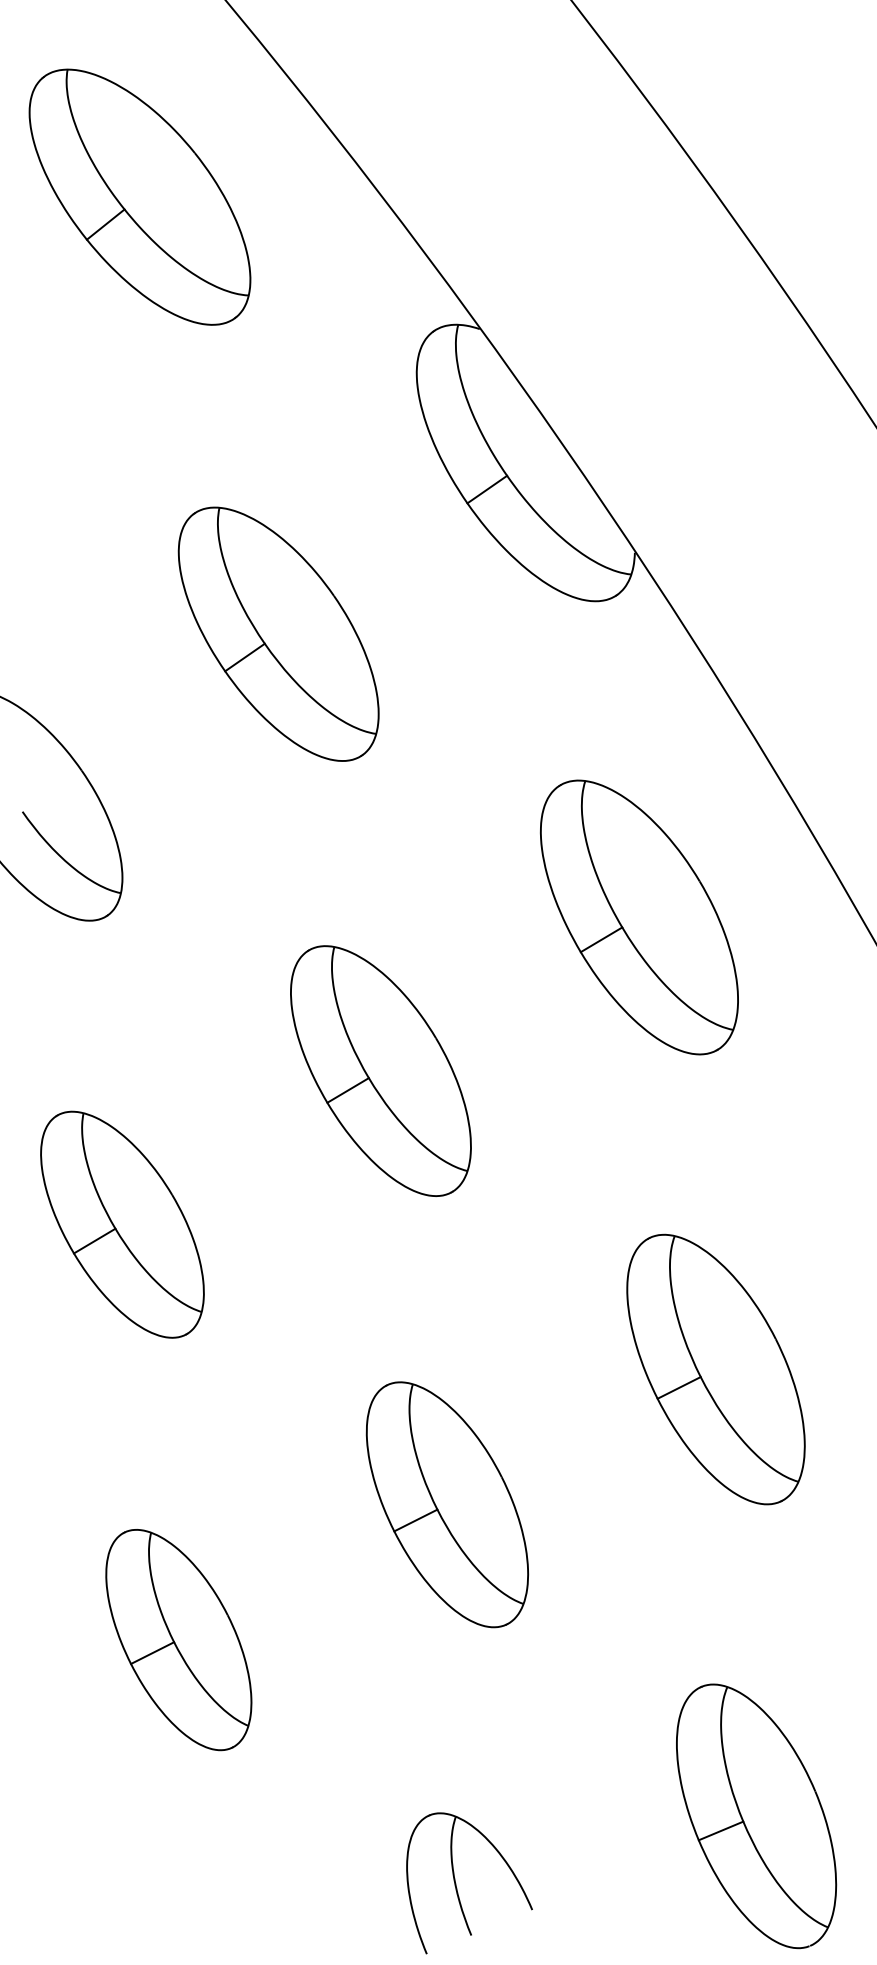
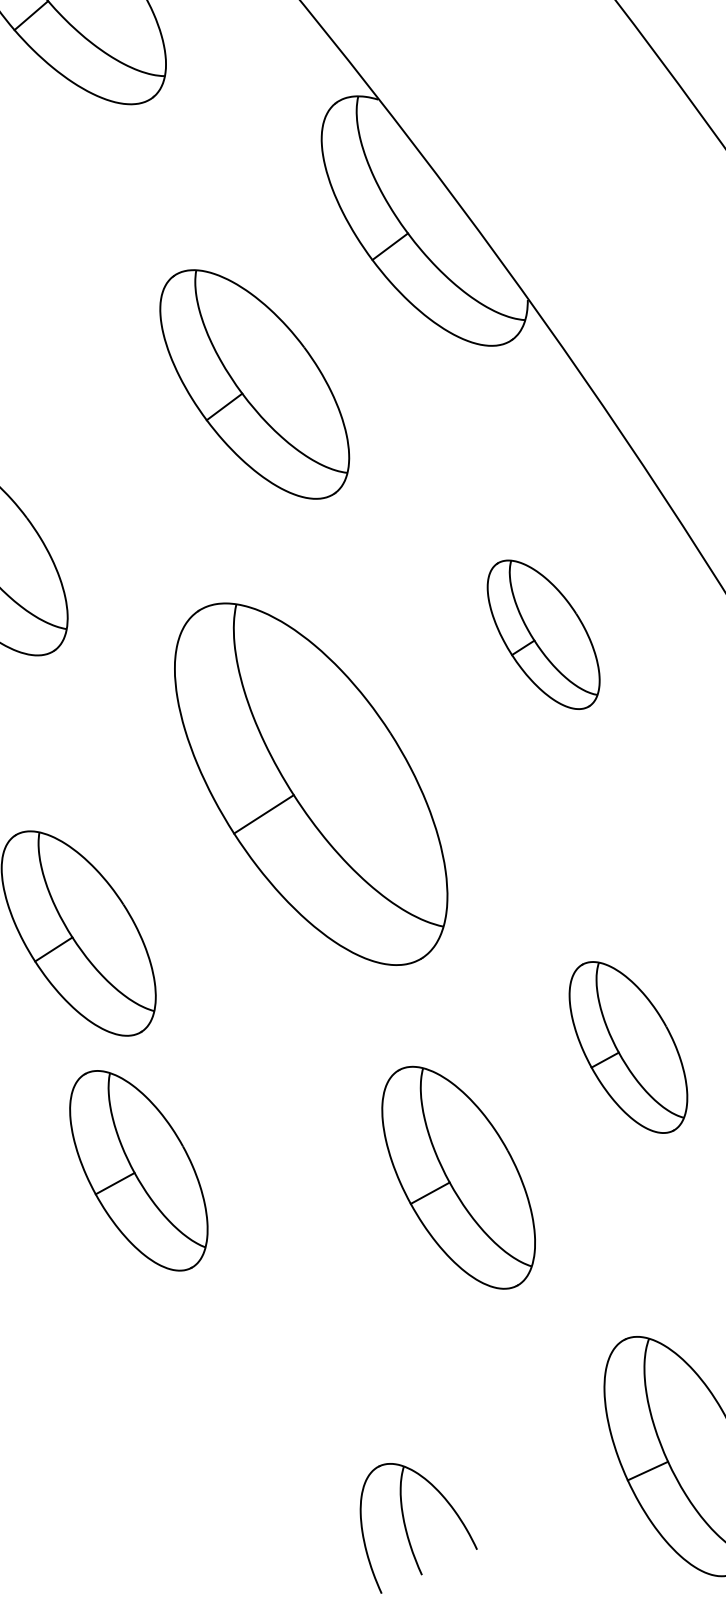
part: (278, 633) -> (254, 383), moved
part: (639, 917) -> (543, 634), size x0.6
part: (380, 1070) -> (310, 783), size x1.6
part: (715, 1369) -> (628, 1047), size x0.7
part: (447, 1504) -> (458, 1177), moved
part: (178, 1640) -> (138, 1171), moved

